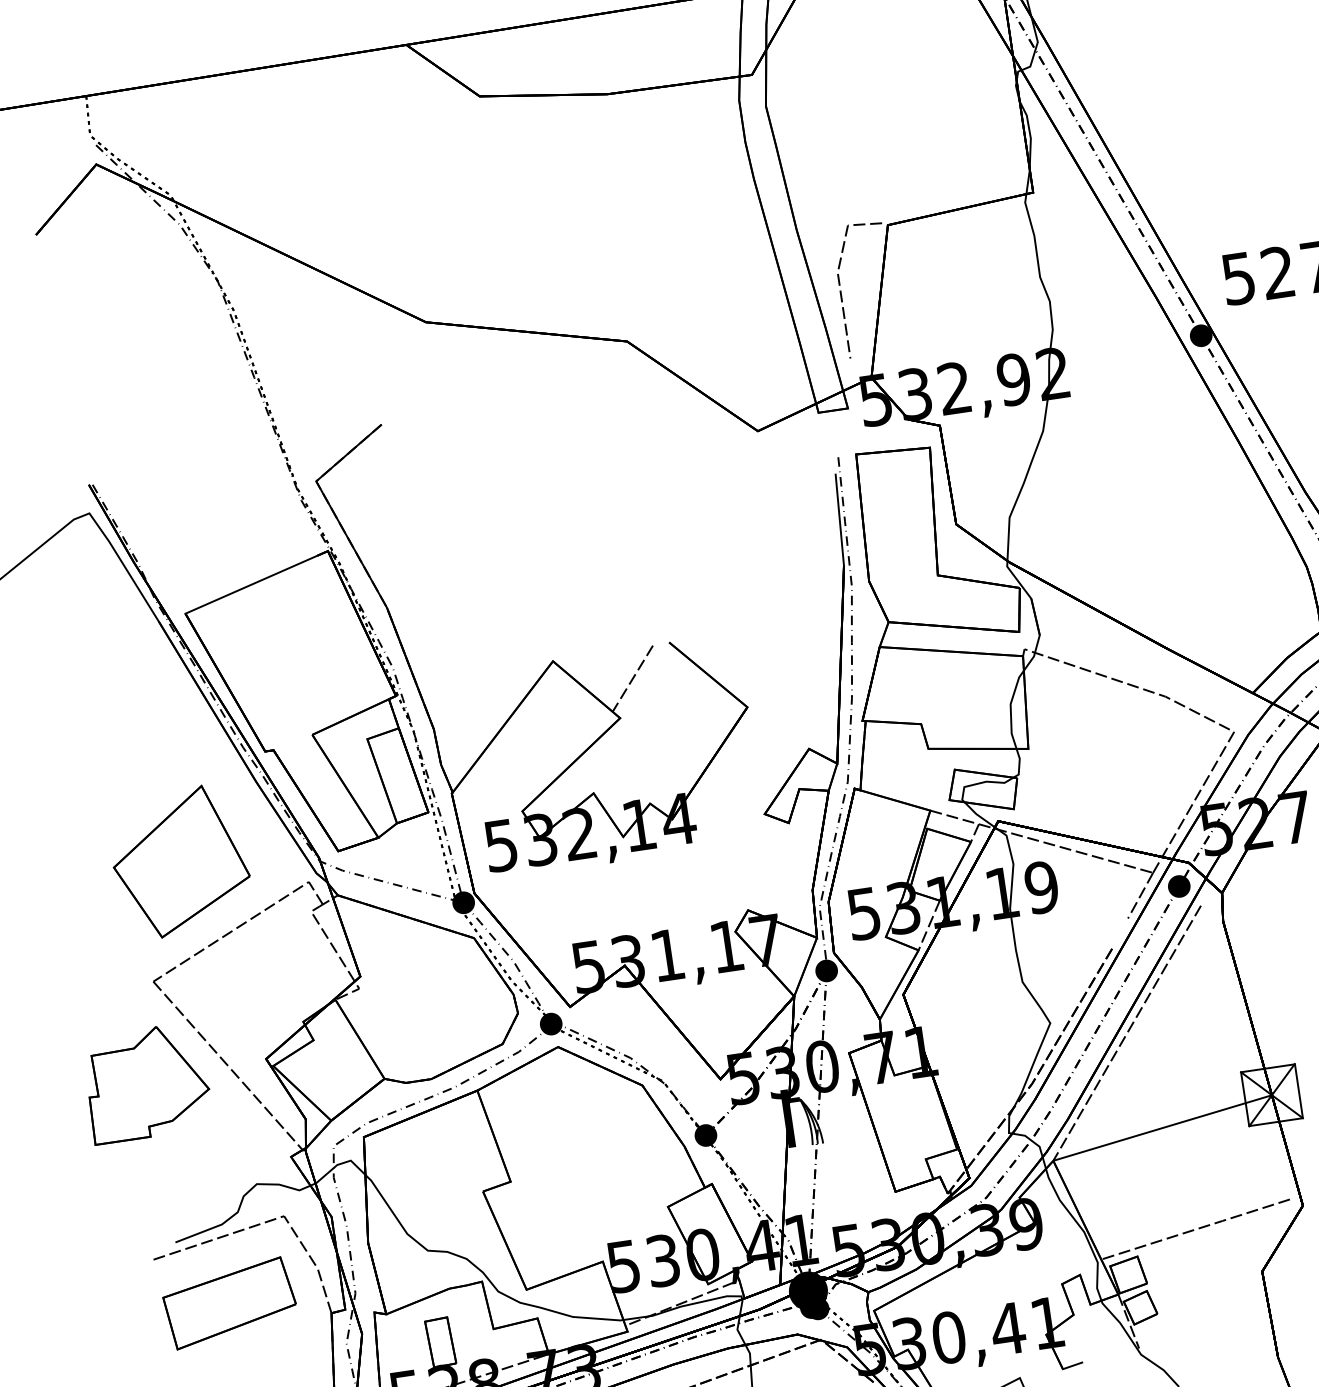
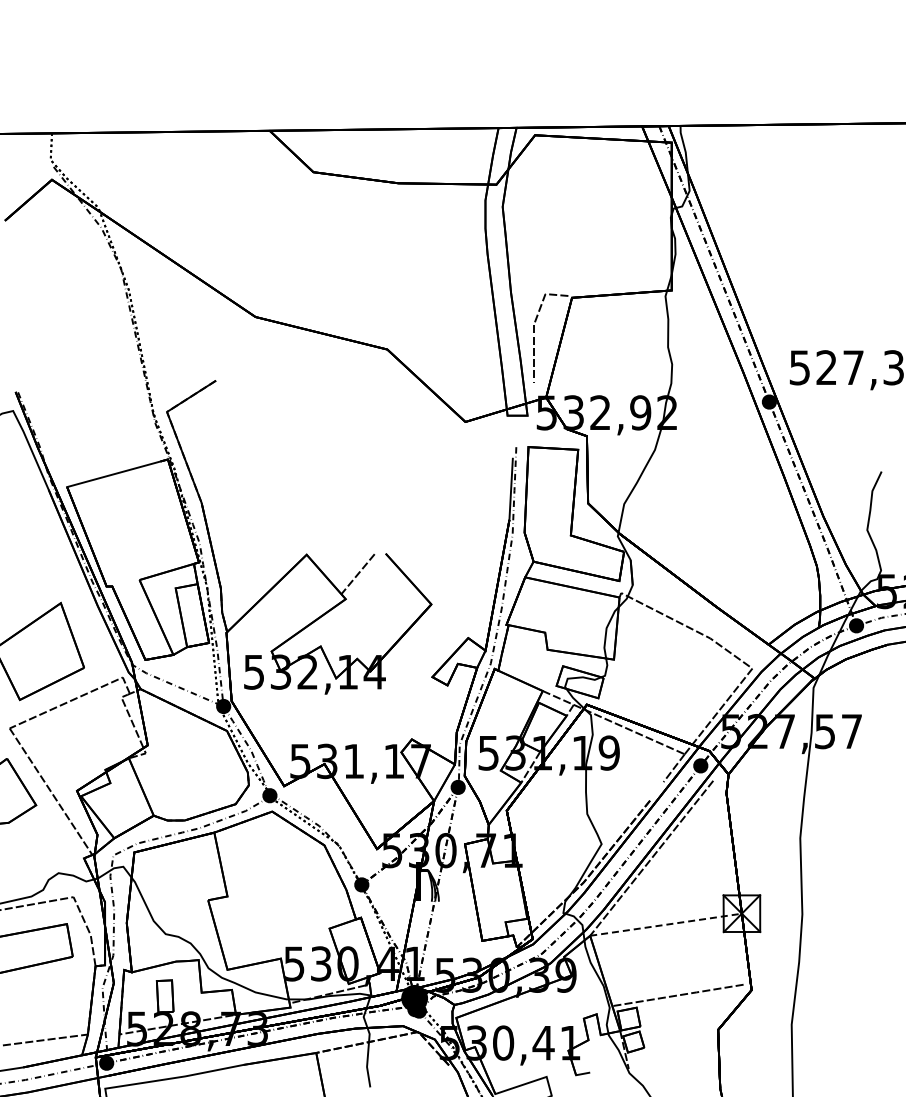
line: (1163, 1127) -> (666, 924), solid -> dashed

